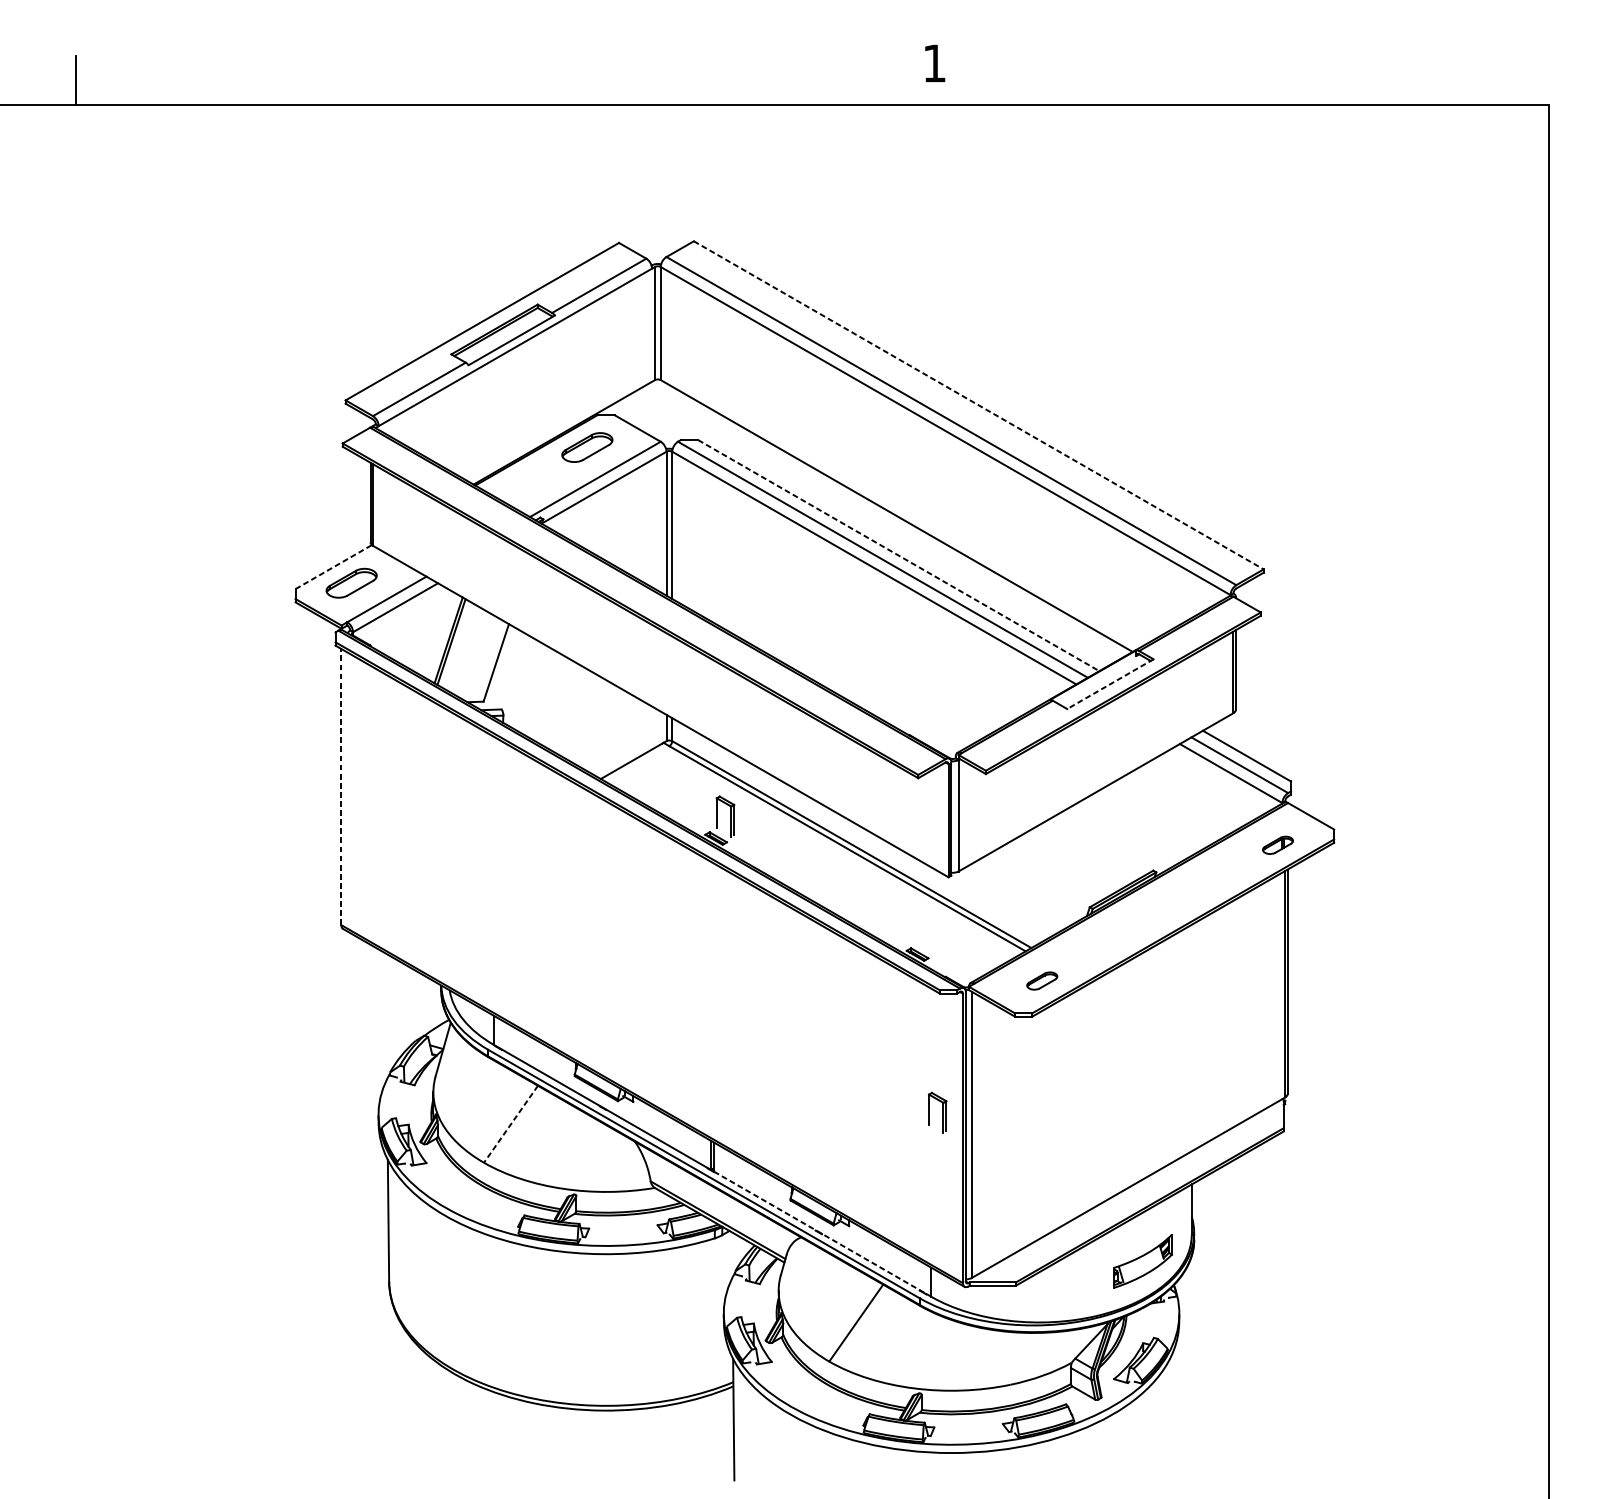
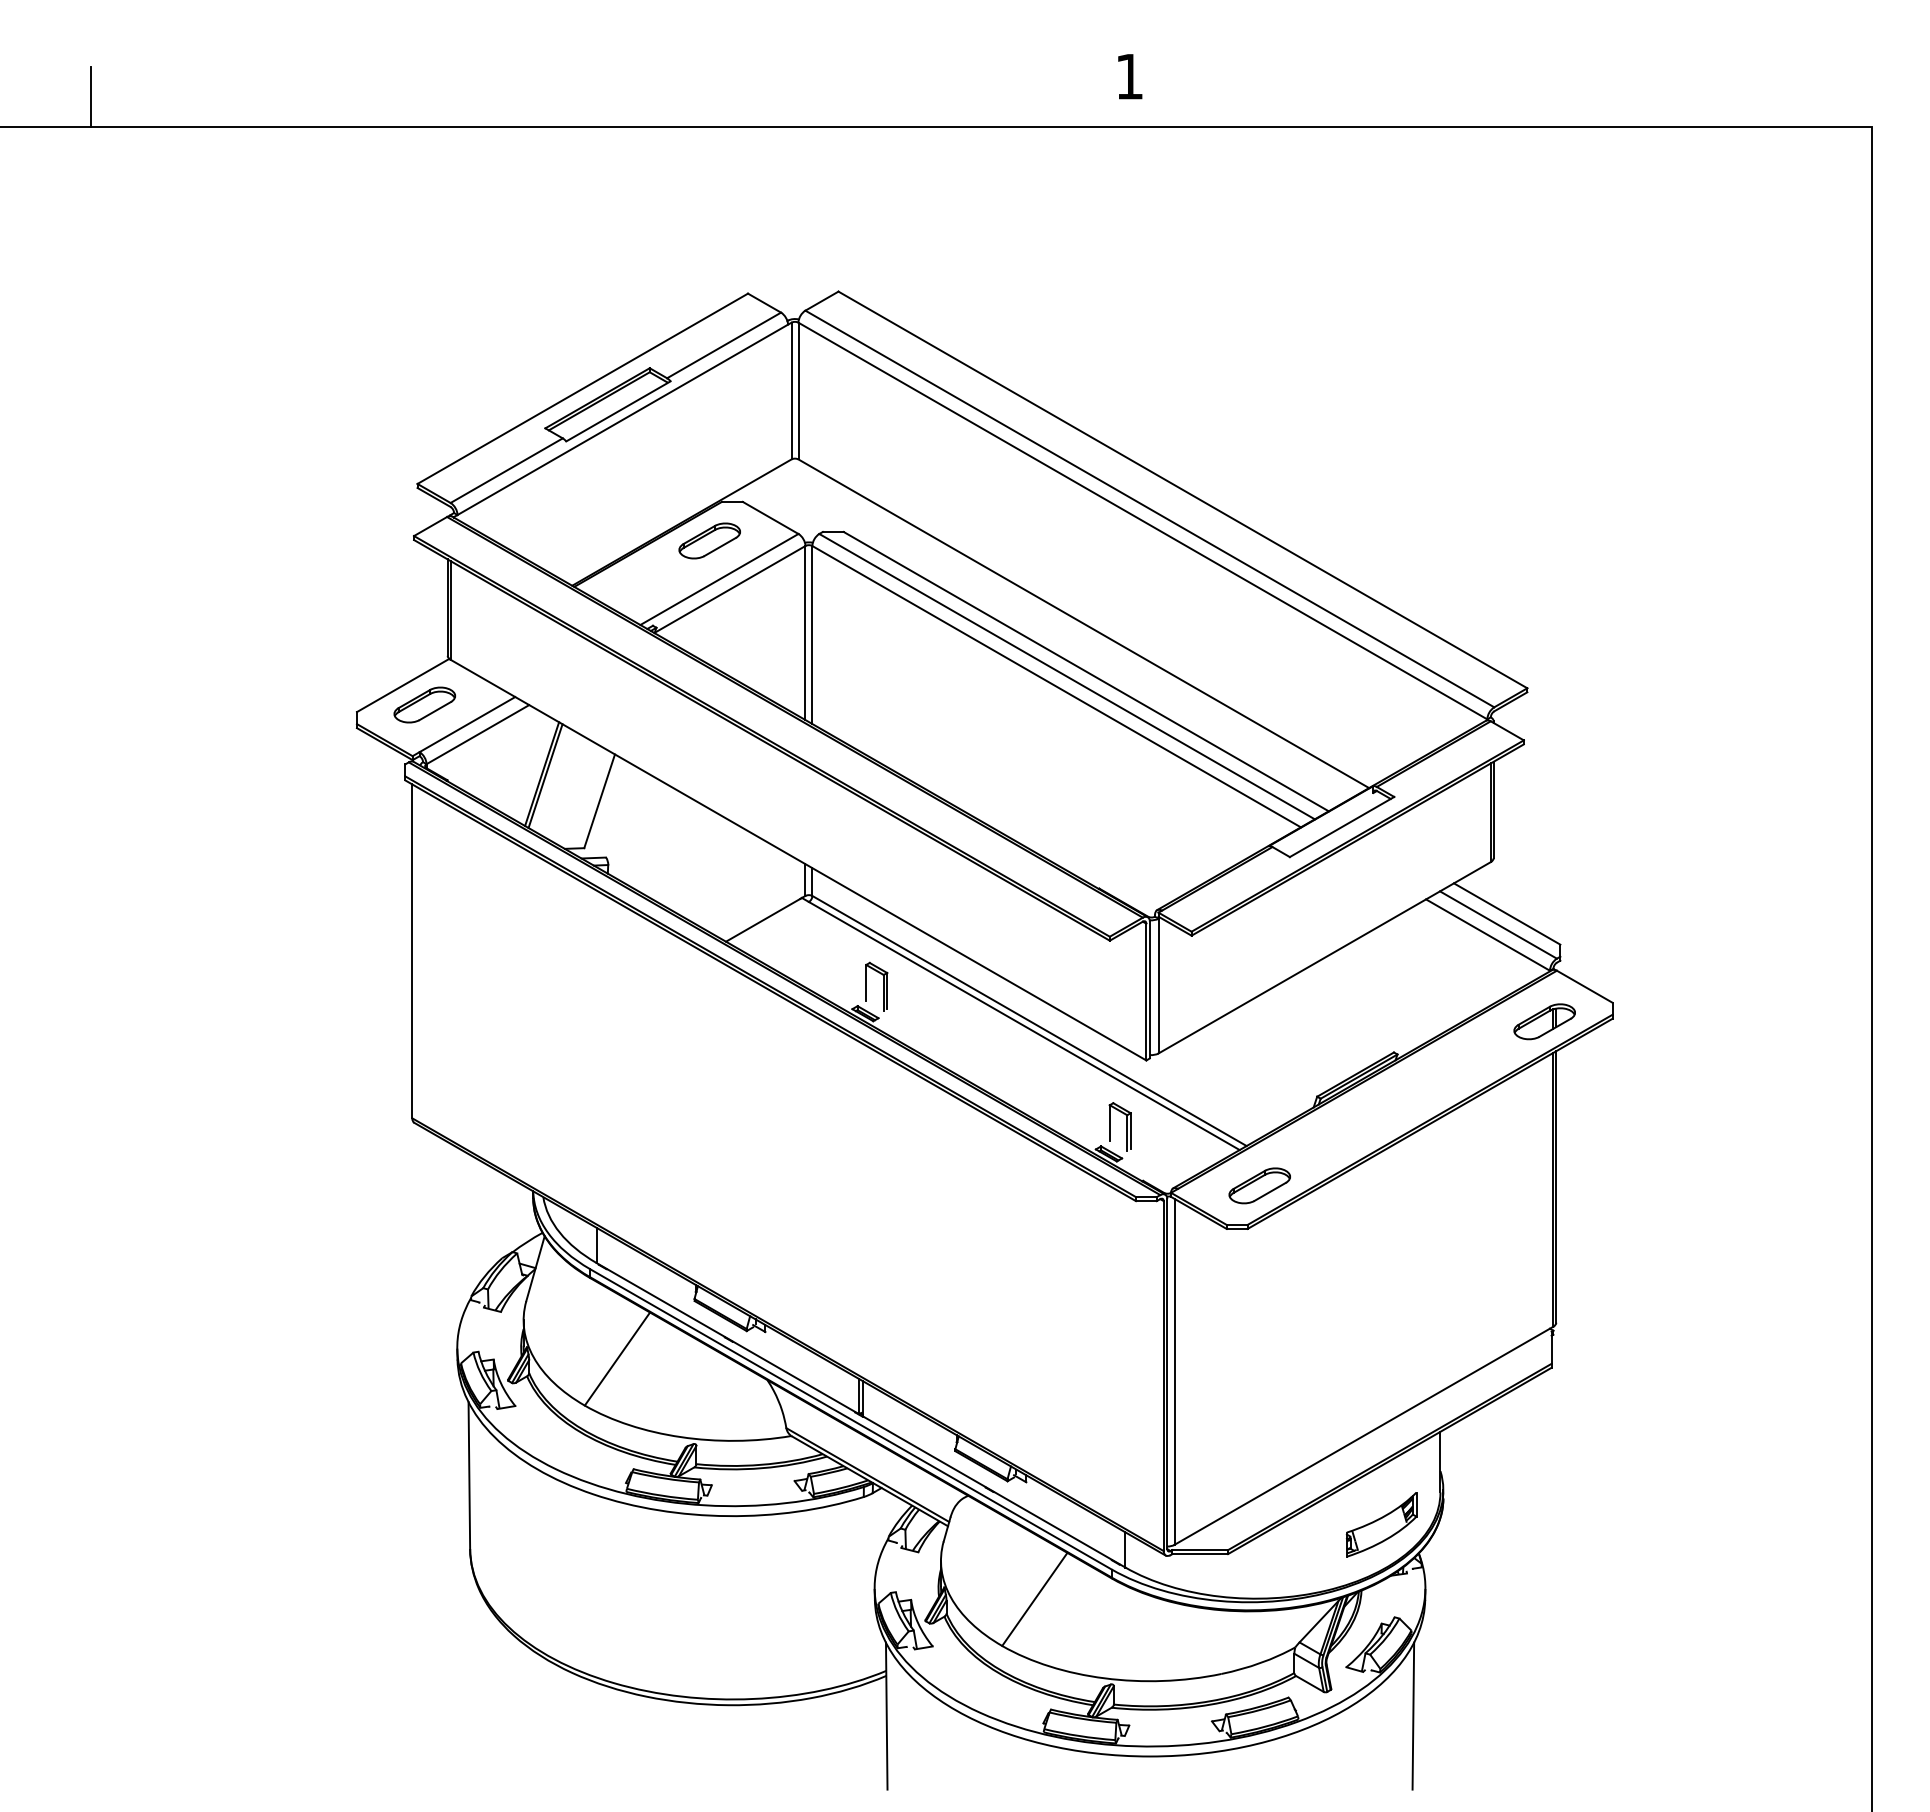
line: (979, 405) -> (1183, 490), dashed -> solid
line: (899, 555) -> (1086, 671), dashed -> solid
line: (334, 567) -> (403, 685), dashed -> solid
line: (1109, 684) -> (1341, 827), dashed -> solid
line: (341, 787) -> (412, 951), dashed -> solid
part: (1277, 845) -> (1544, 1021), size x1.67
part: (1042, 980) -> (1259, 1185), size x1.67
part: (942, 1112) -> (1126, 1126), moved
line: (511, 1124) -> (617, 1359), dashed -> solid
line: (822, 1233) -> (994, 1491), dashed -> solid
line: (1169, 1419) -> (1413, 1715), added

